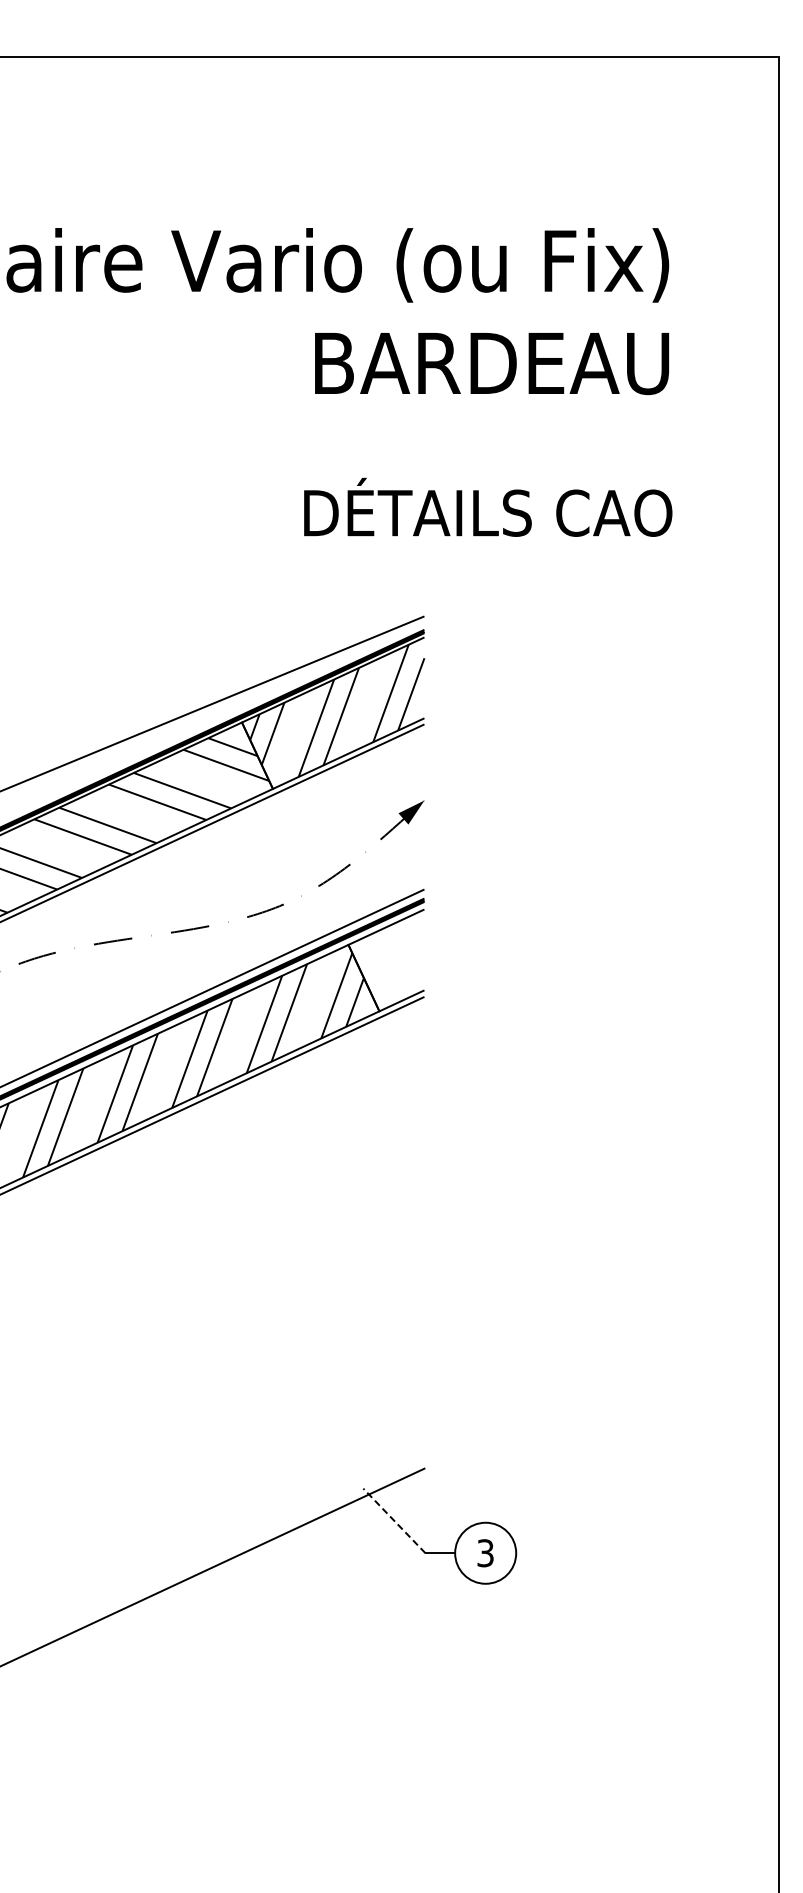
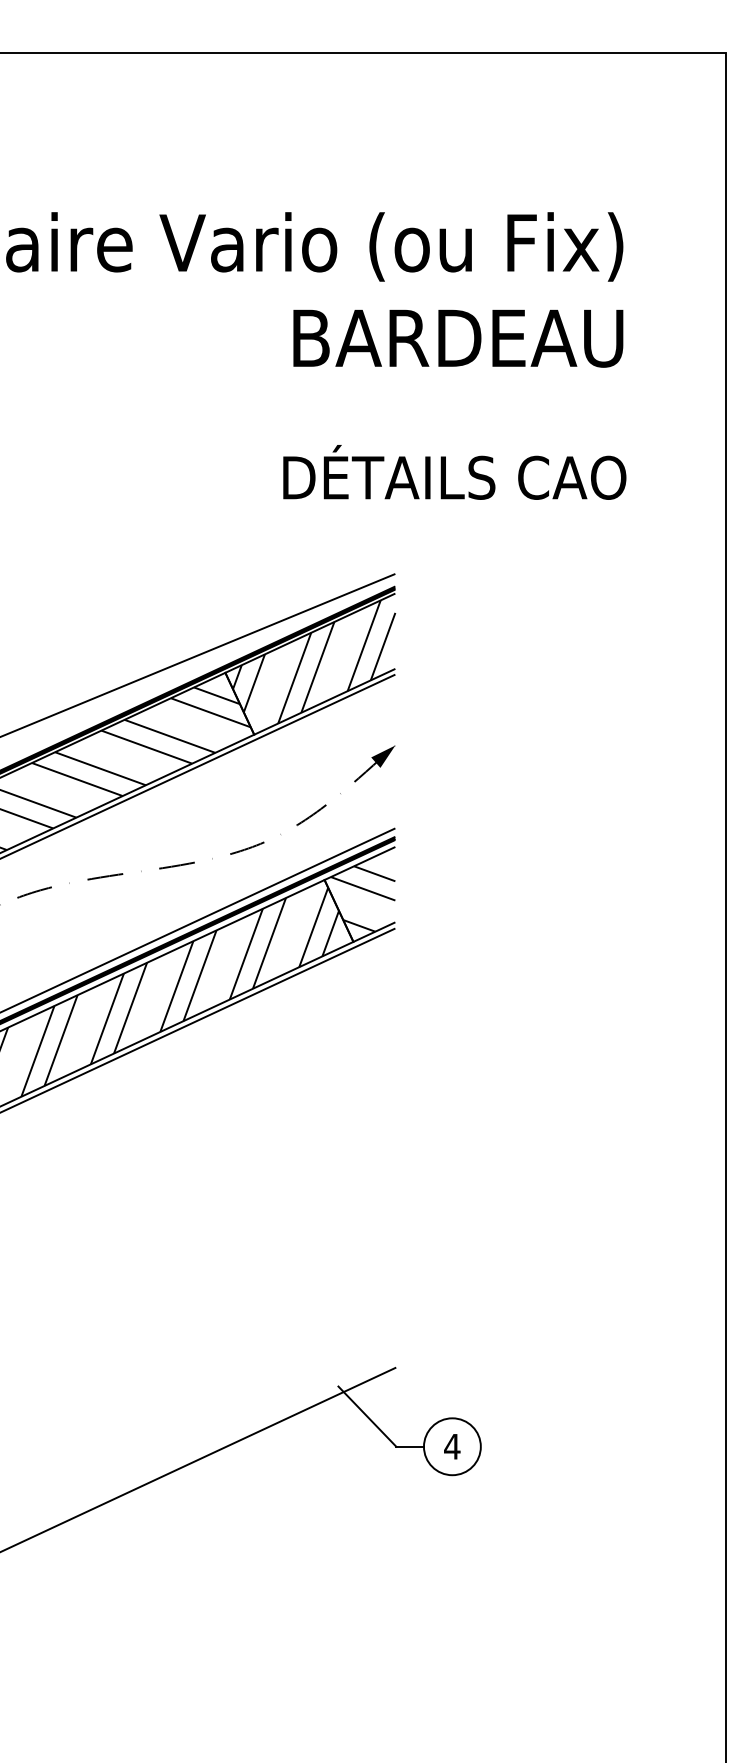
hatch: (389, 965) -> (362, 899), added
line: (394, 1520) -> (367, 1416), dashed -> solid
text: (485, 1553) -> (452, 1446), 3 -> 4

